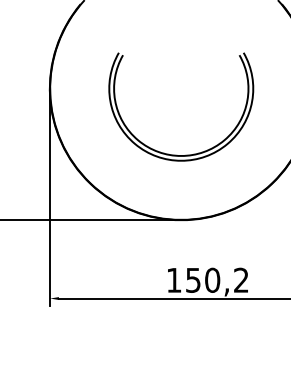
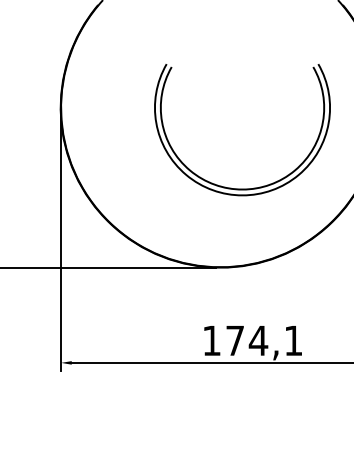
part: (181, 155) -> (242, 188), moved
text: (216, 280) -> (263, 340), 150,2 -> 174,1

